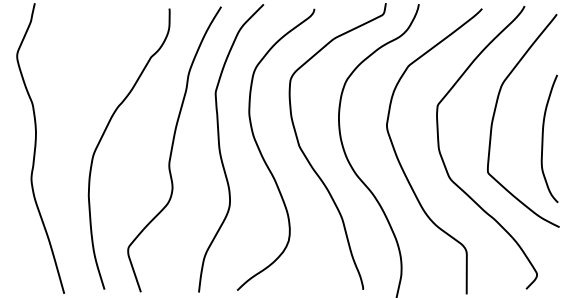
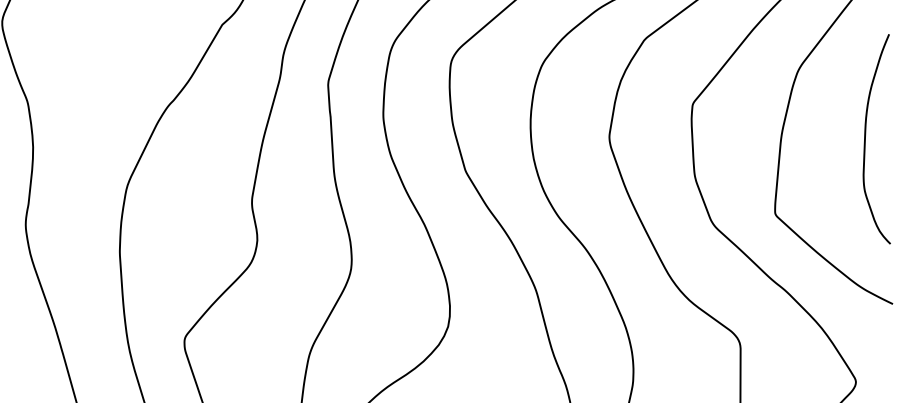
curve: (543, 138) -> (866, 138), moved

